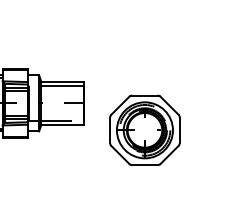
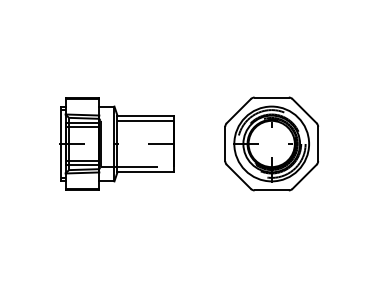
part: (144, 129) -> (271, 143), moved

